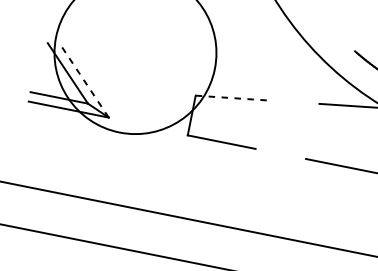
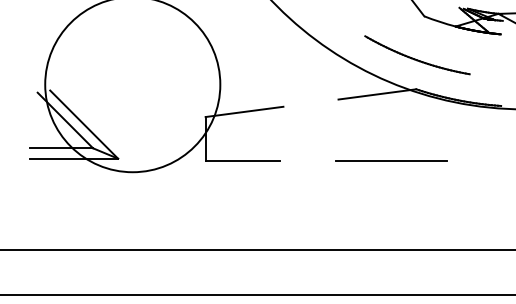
line: (83, 80) -> (83, 124), dashed -> solid
line: (232, 97) -> (245, 111), dashed -> solid

